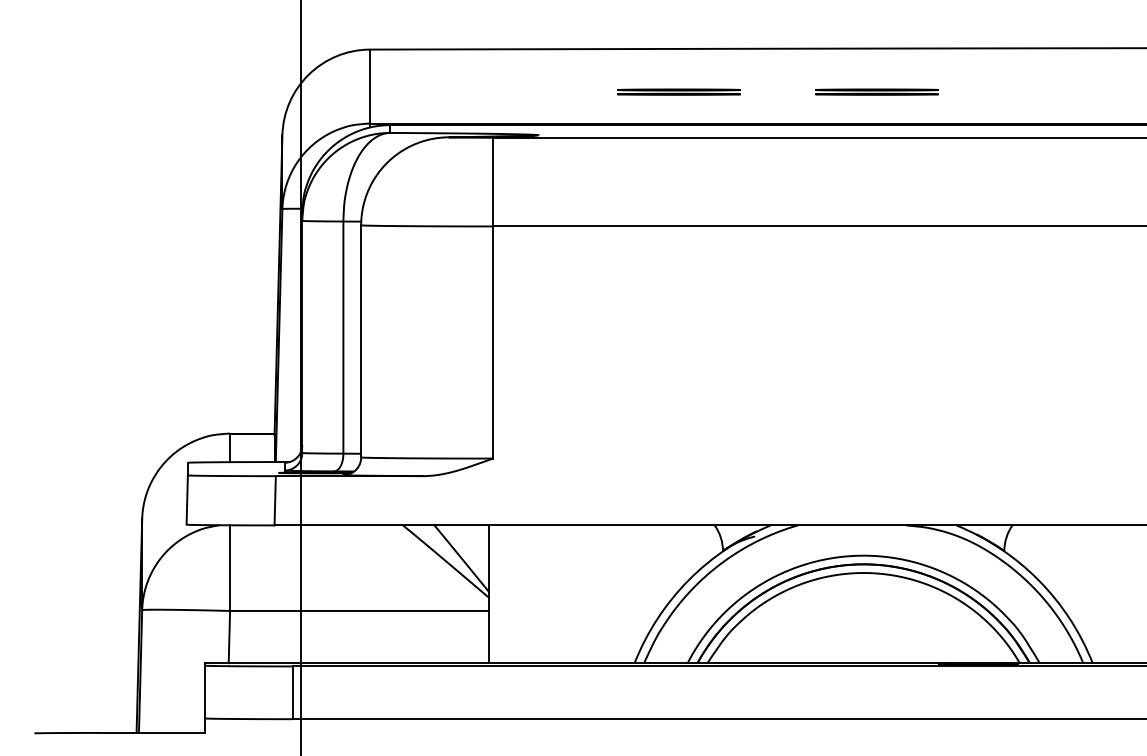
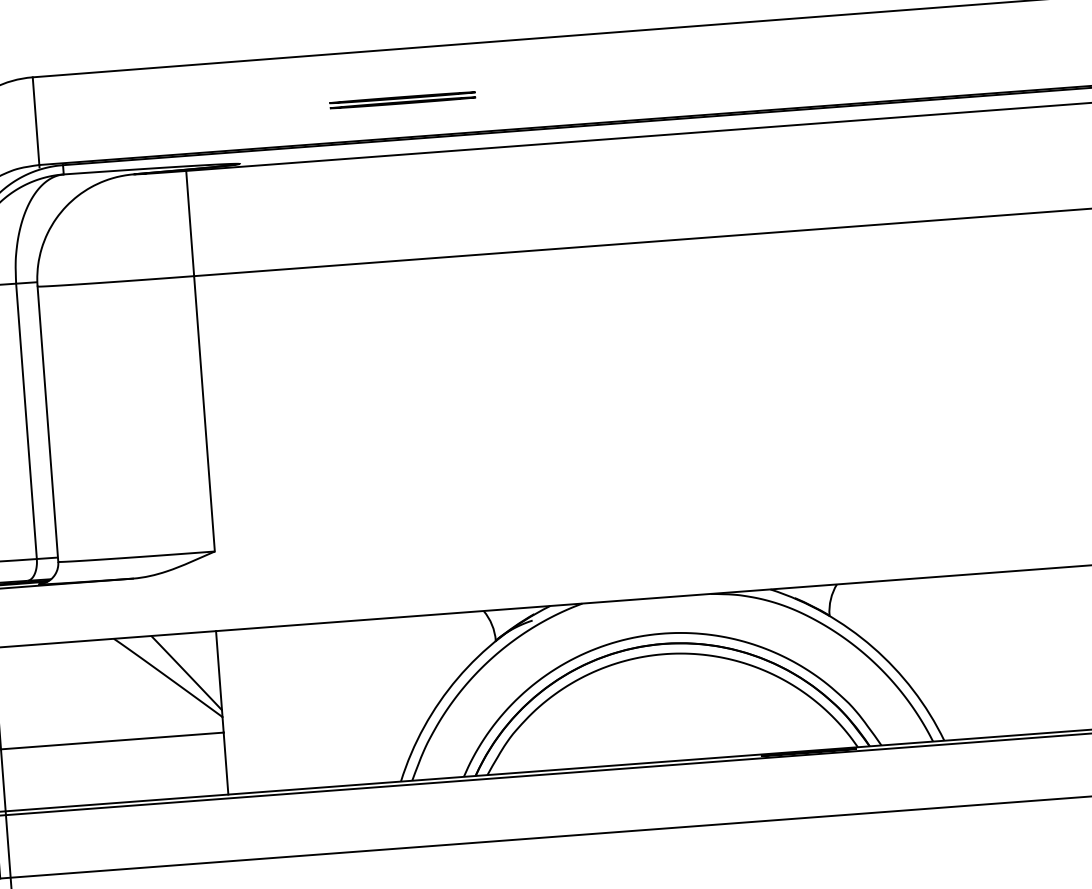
part: (876, 91) -> (636, 81), removed

